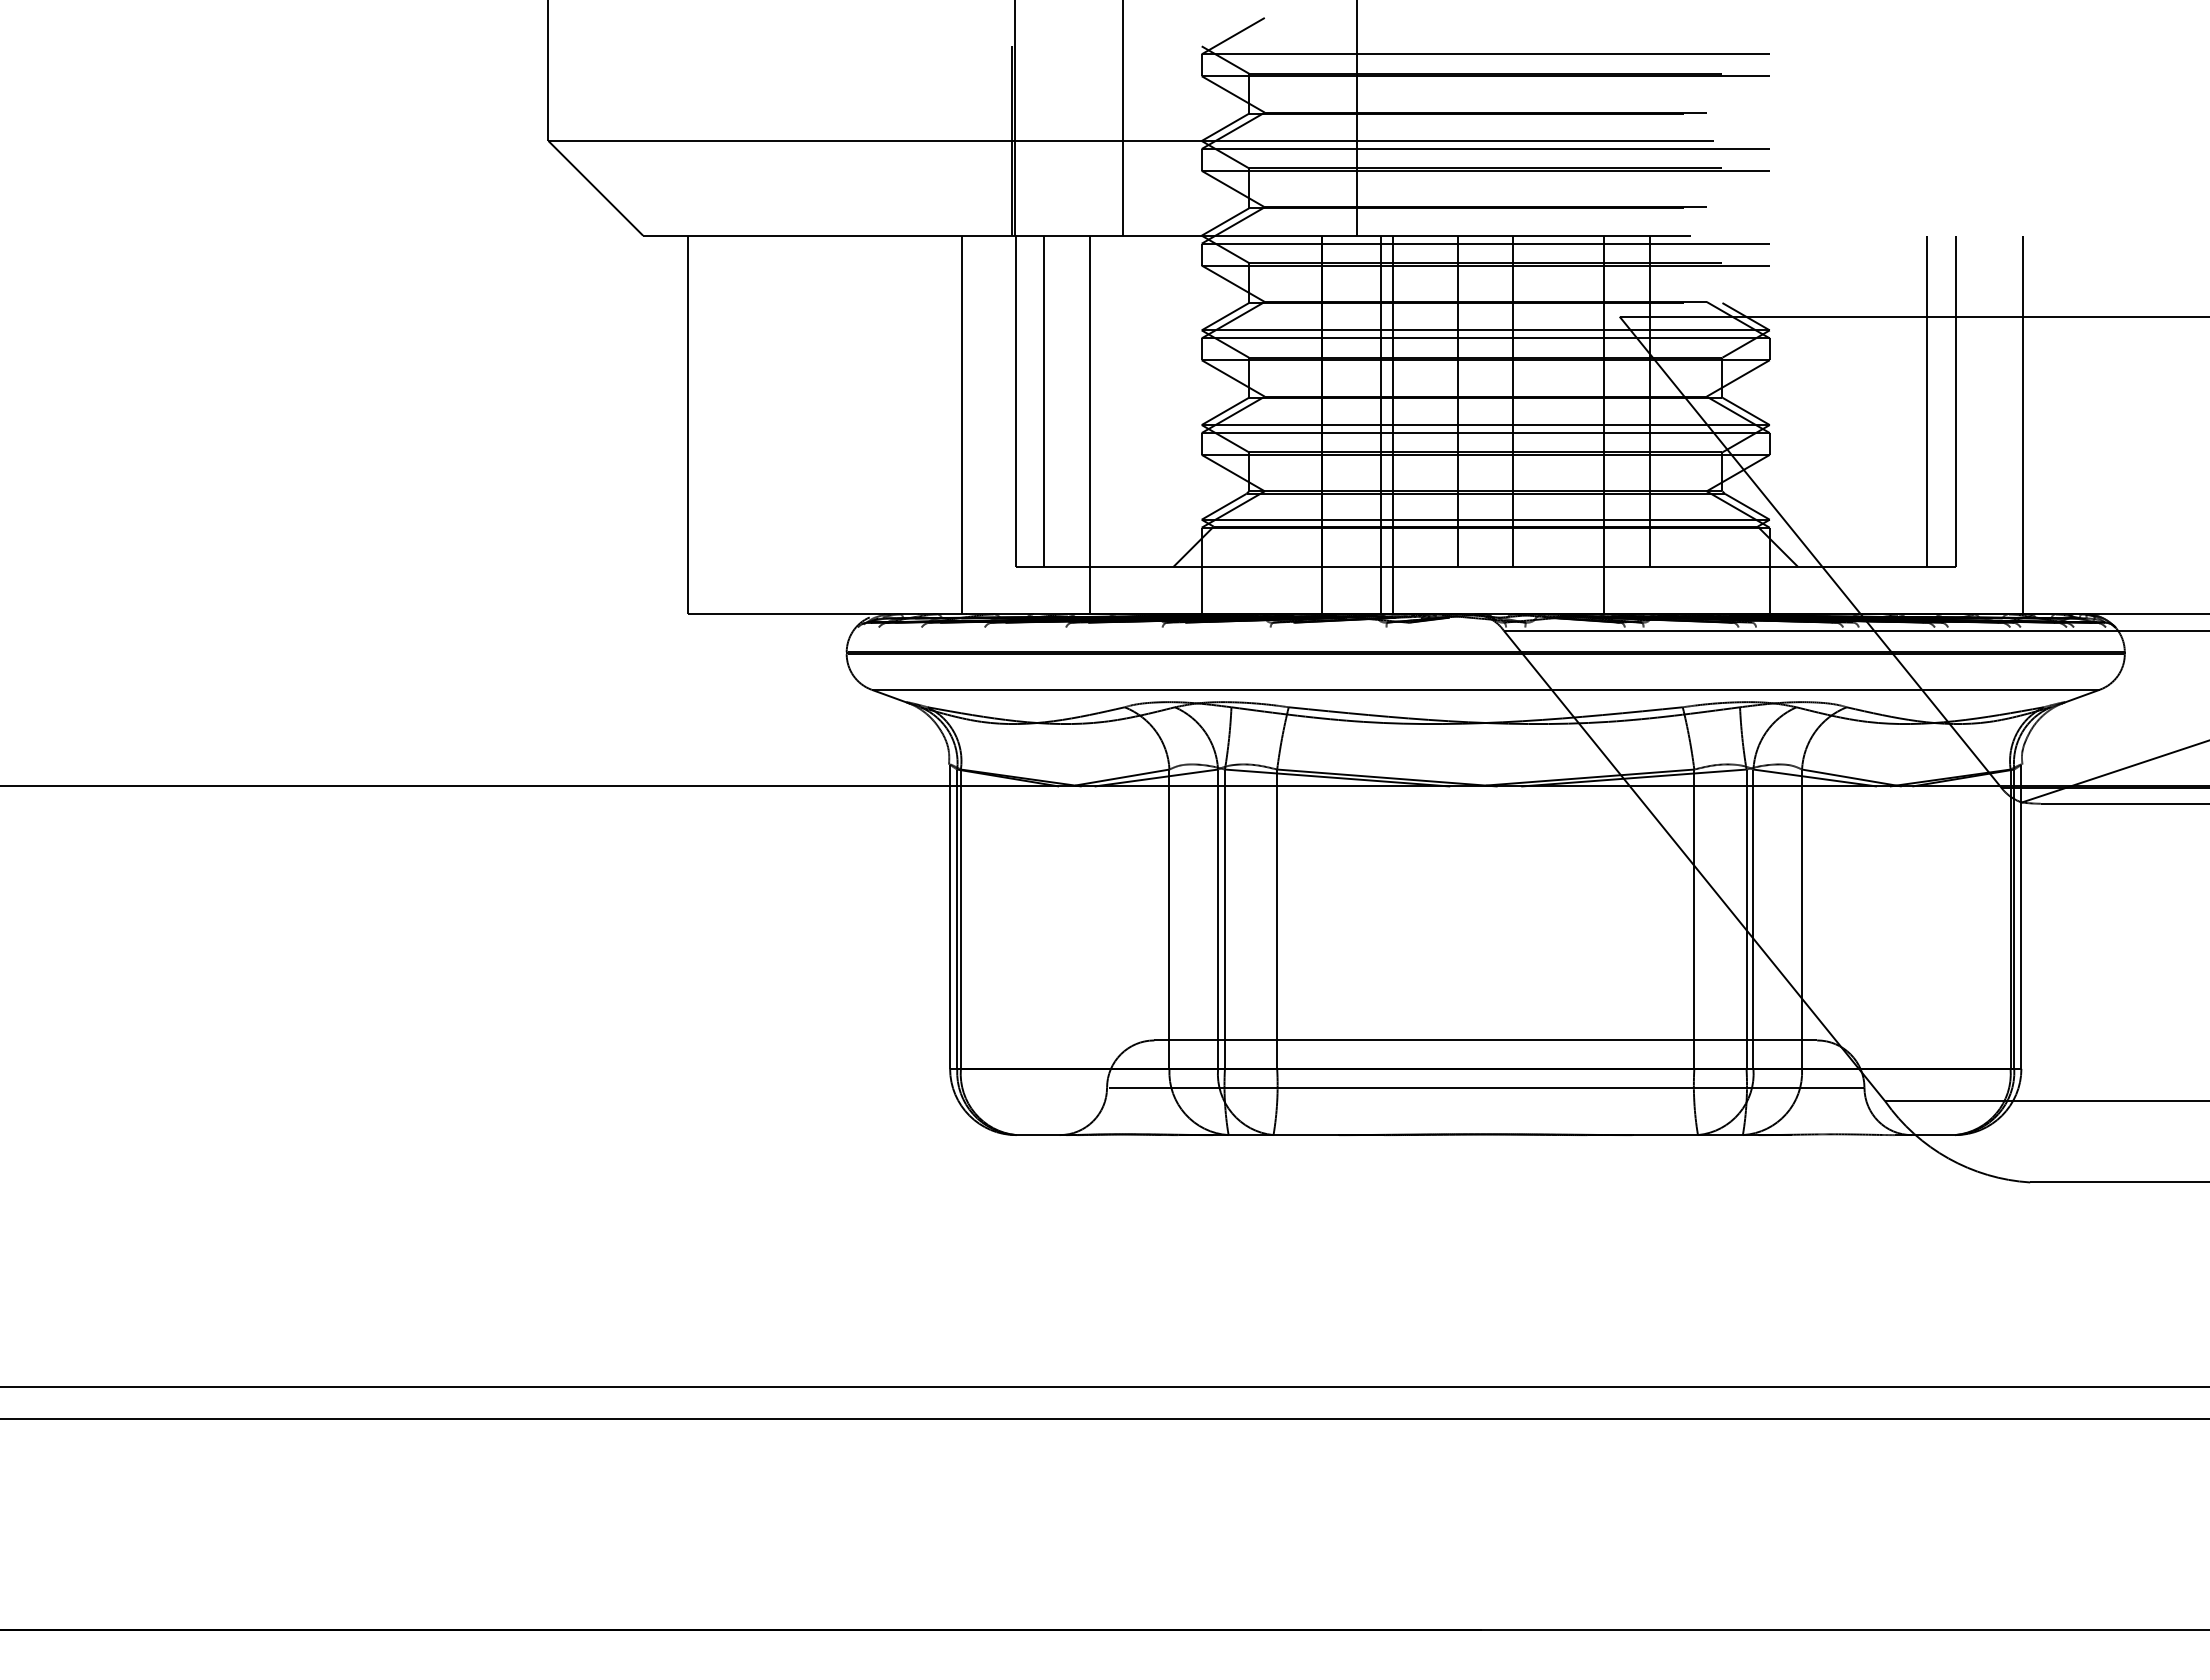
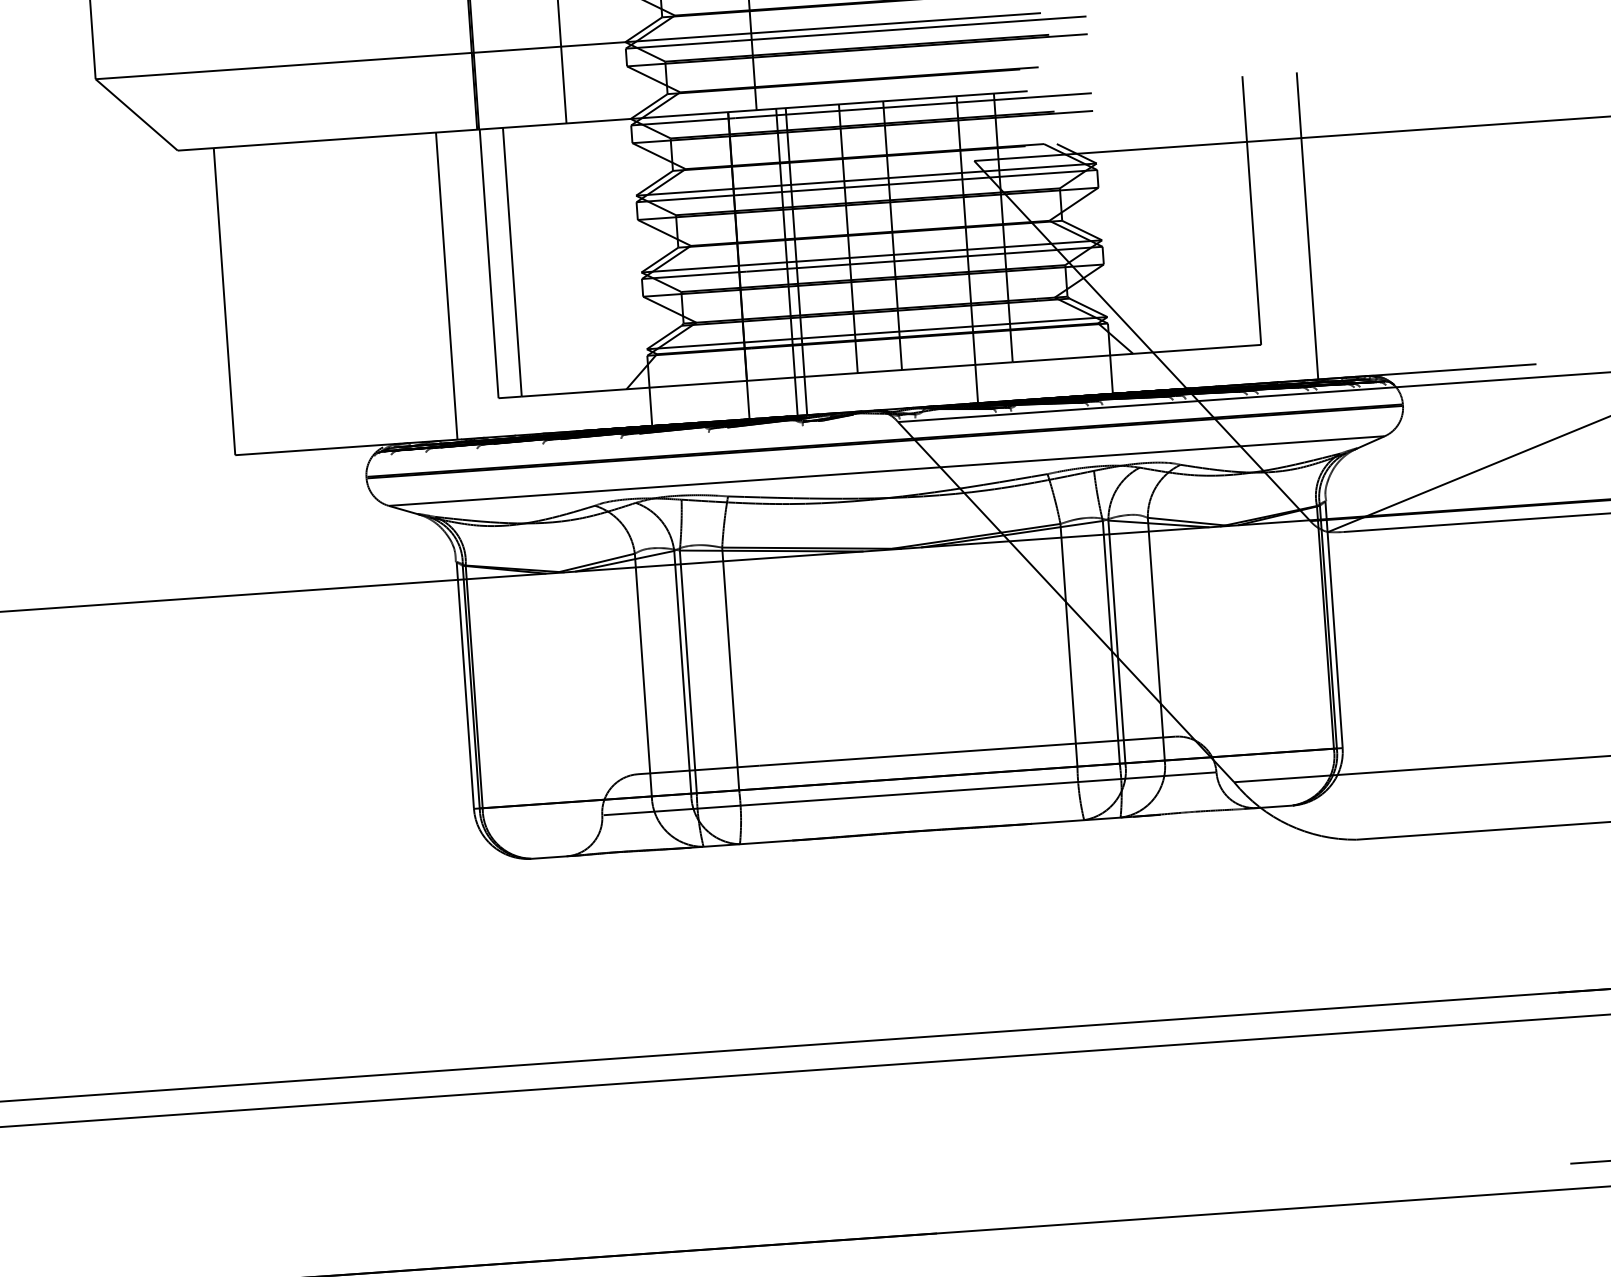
line: (1927, 401) -> (1228, 212), removed
line: (1089, 424) -> (550, 278), removed

